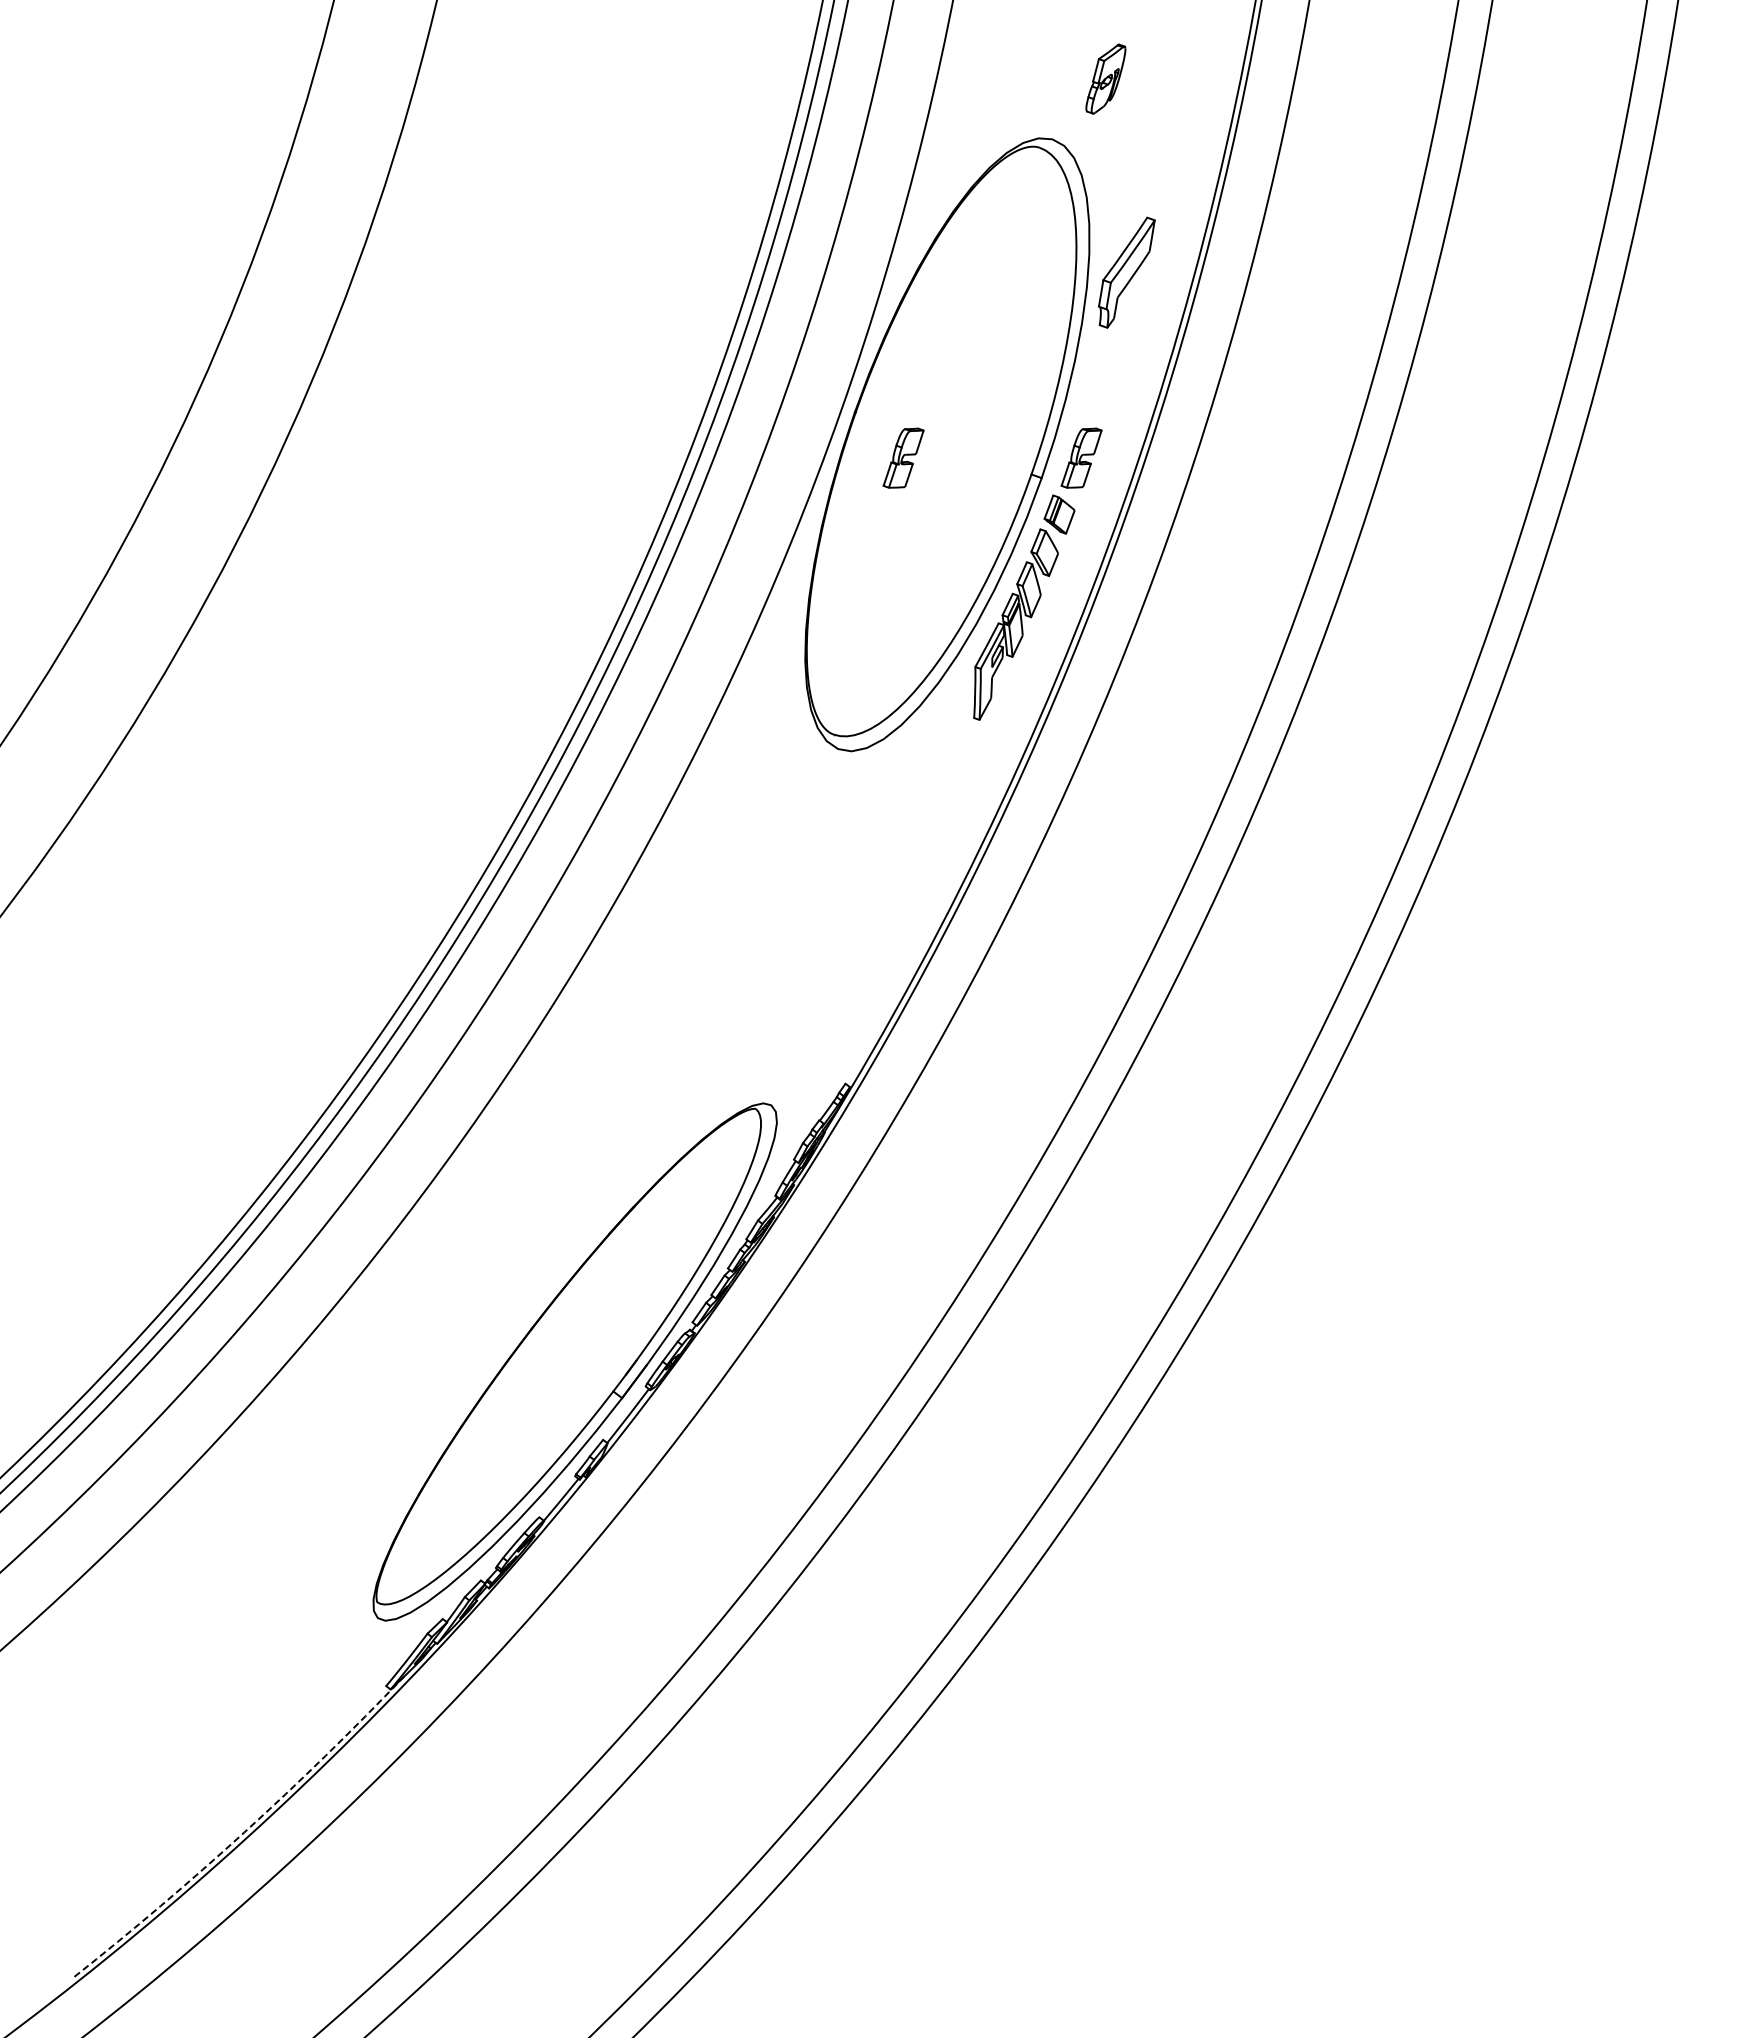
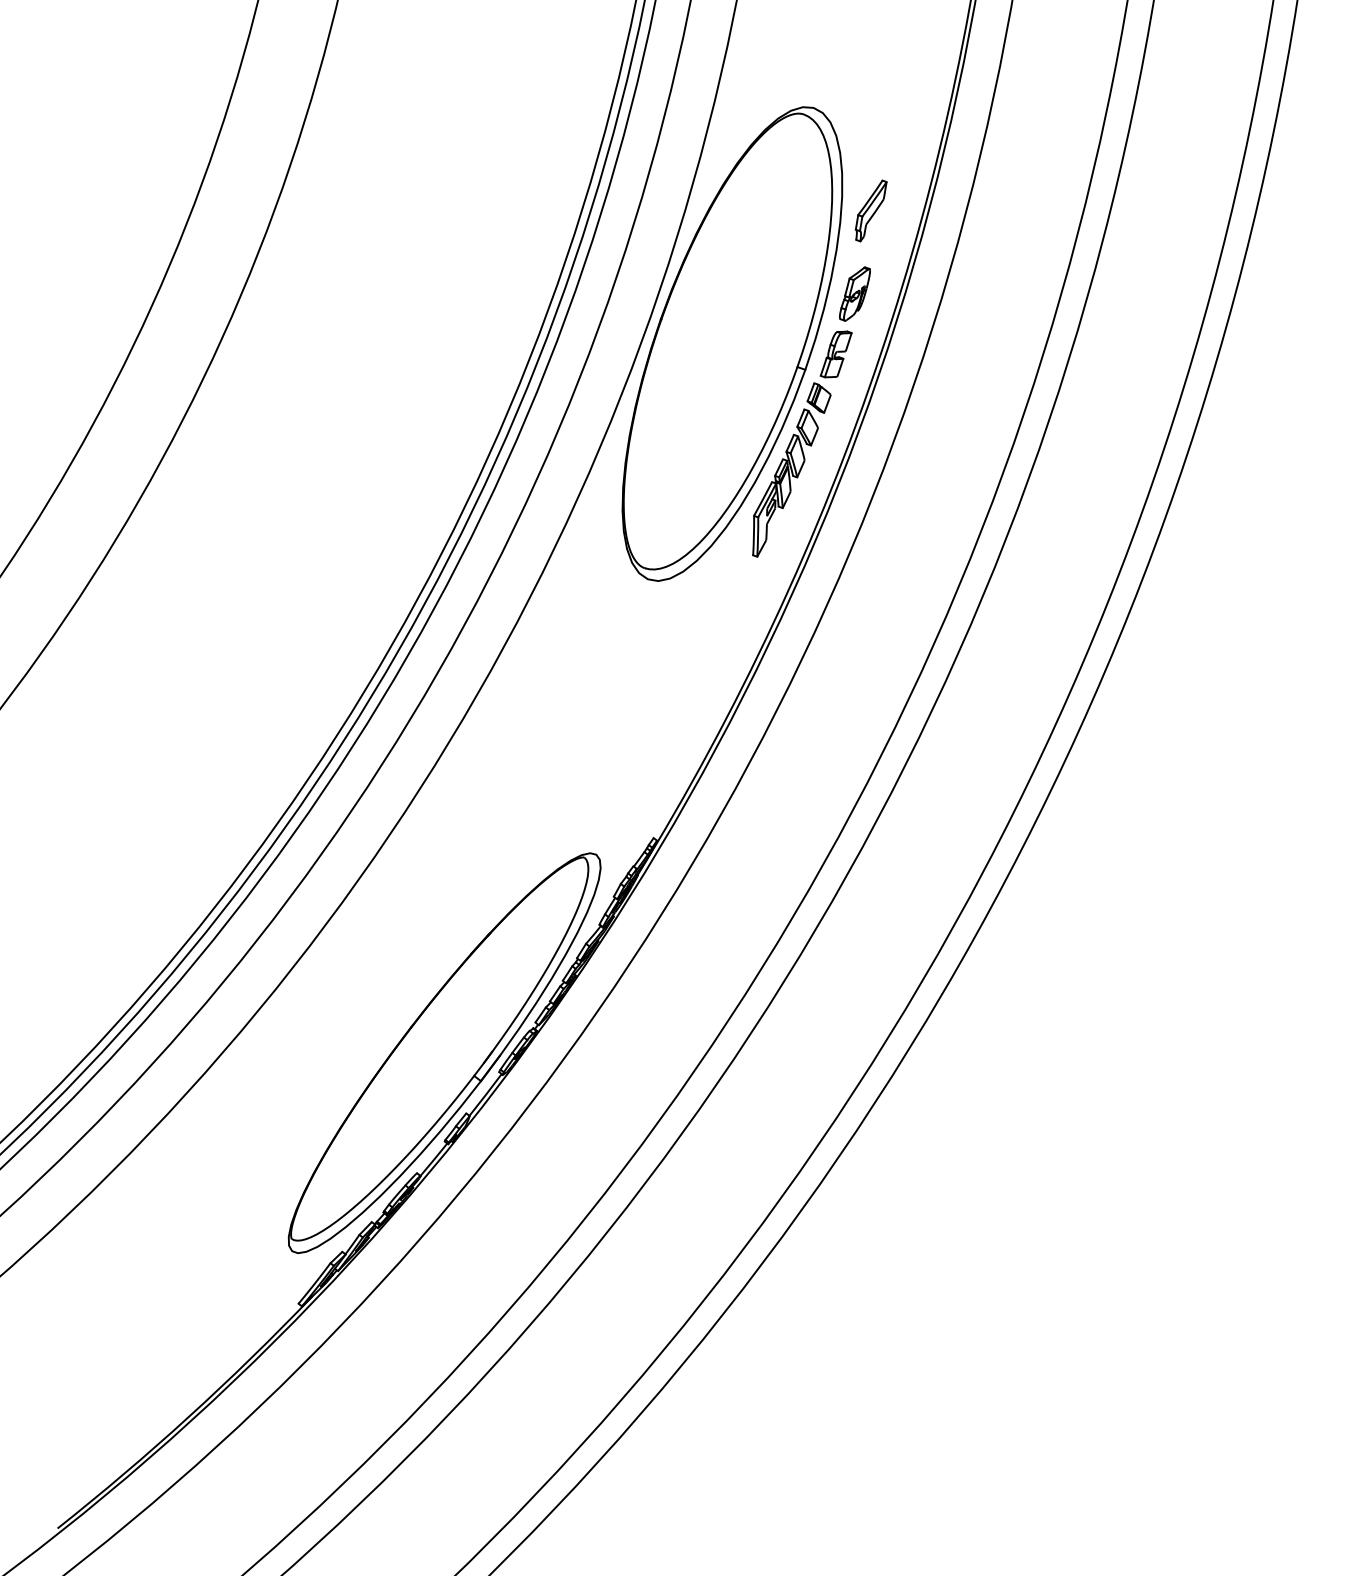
part: (1105, 78) -> (854, 293), moved
part: (1126, 272) -> (870, 210), size x0.71
part: (903, 457) -> (698, 353), removed
arc: (244, 1832) -> (189, 1416), dashed -> solid

